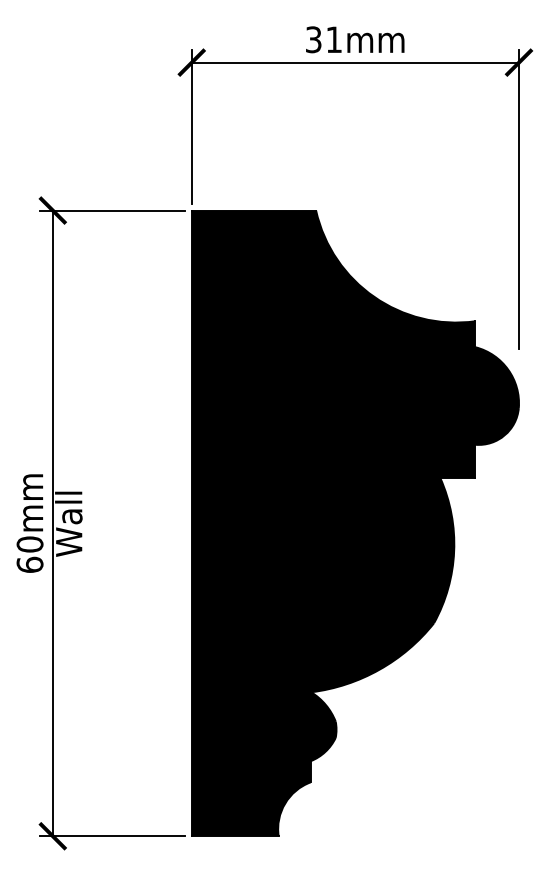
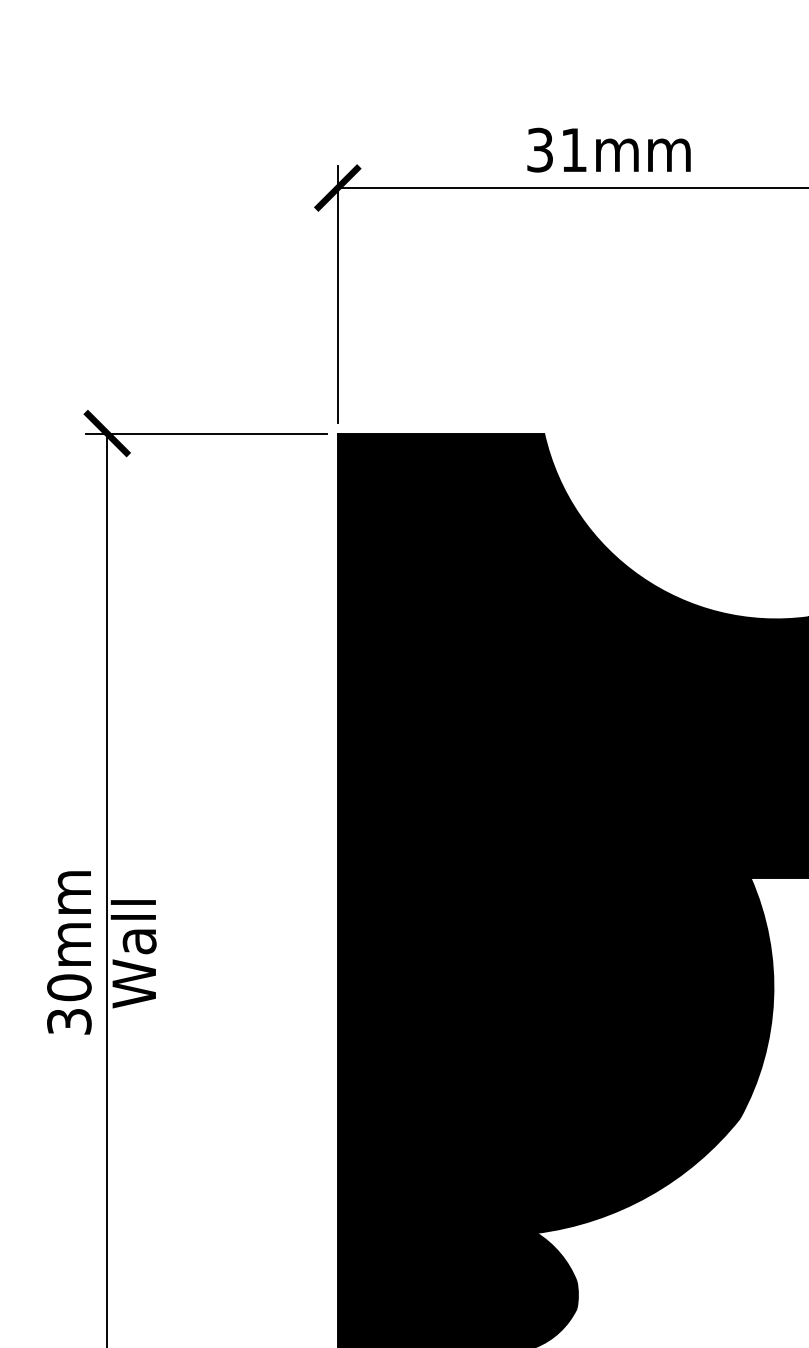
text: (29, 564) -> (68, 1020), 60mm -> 30mm

